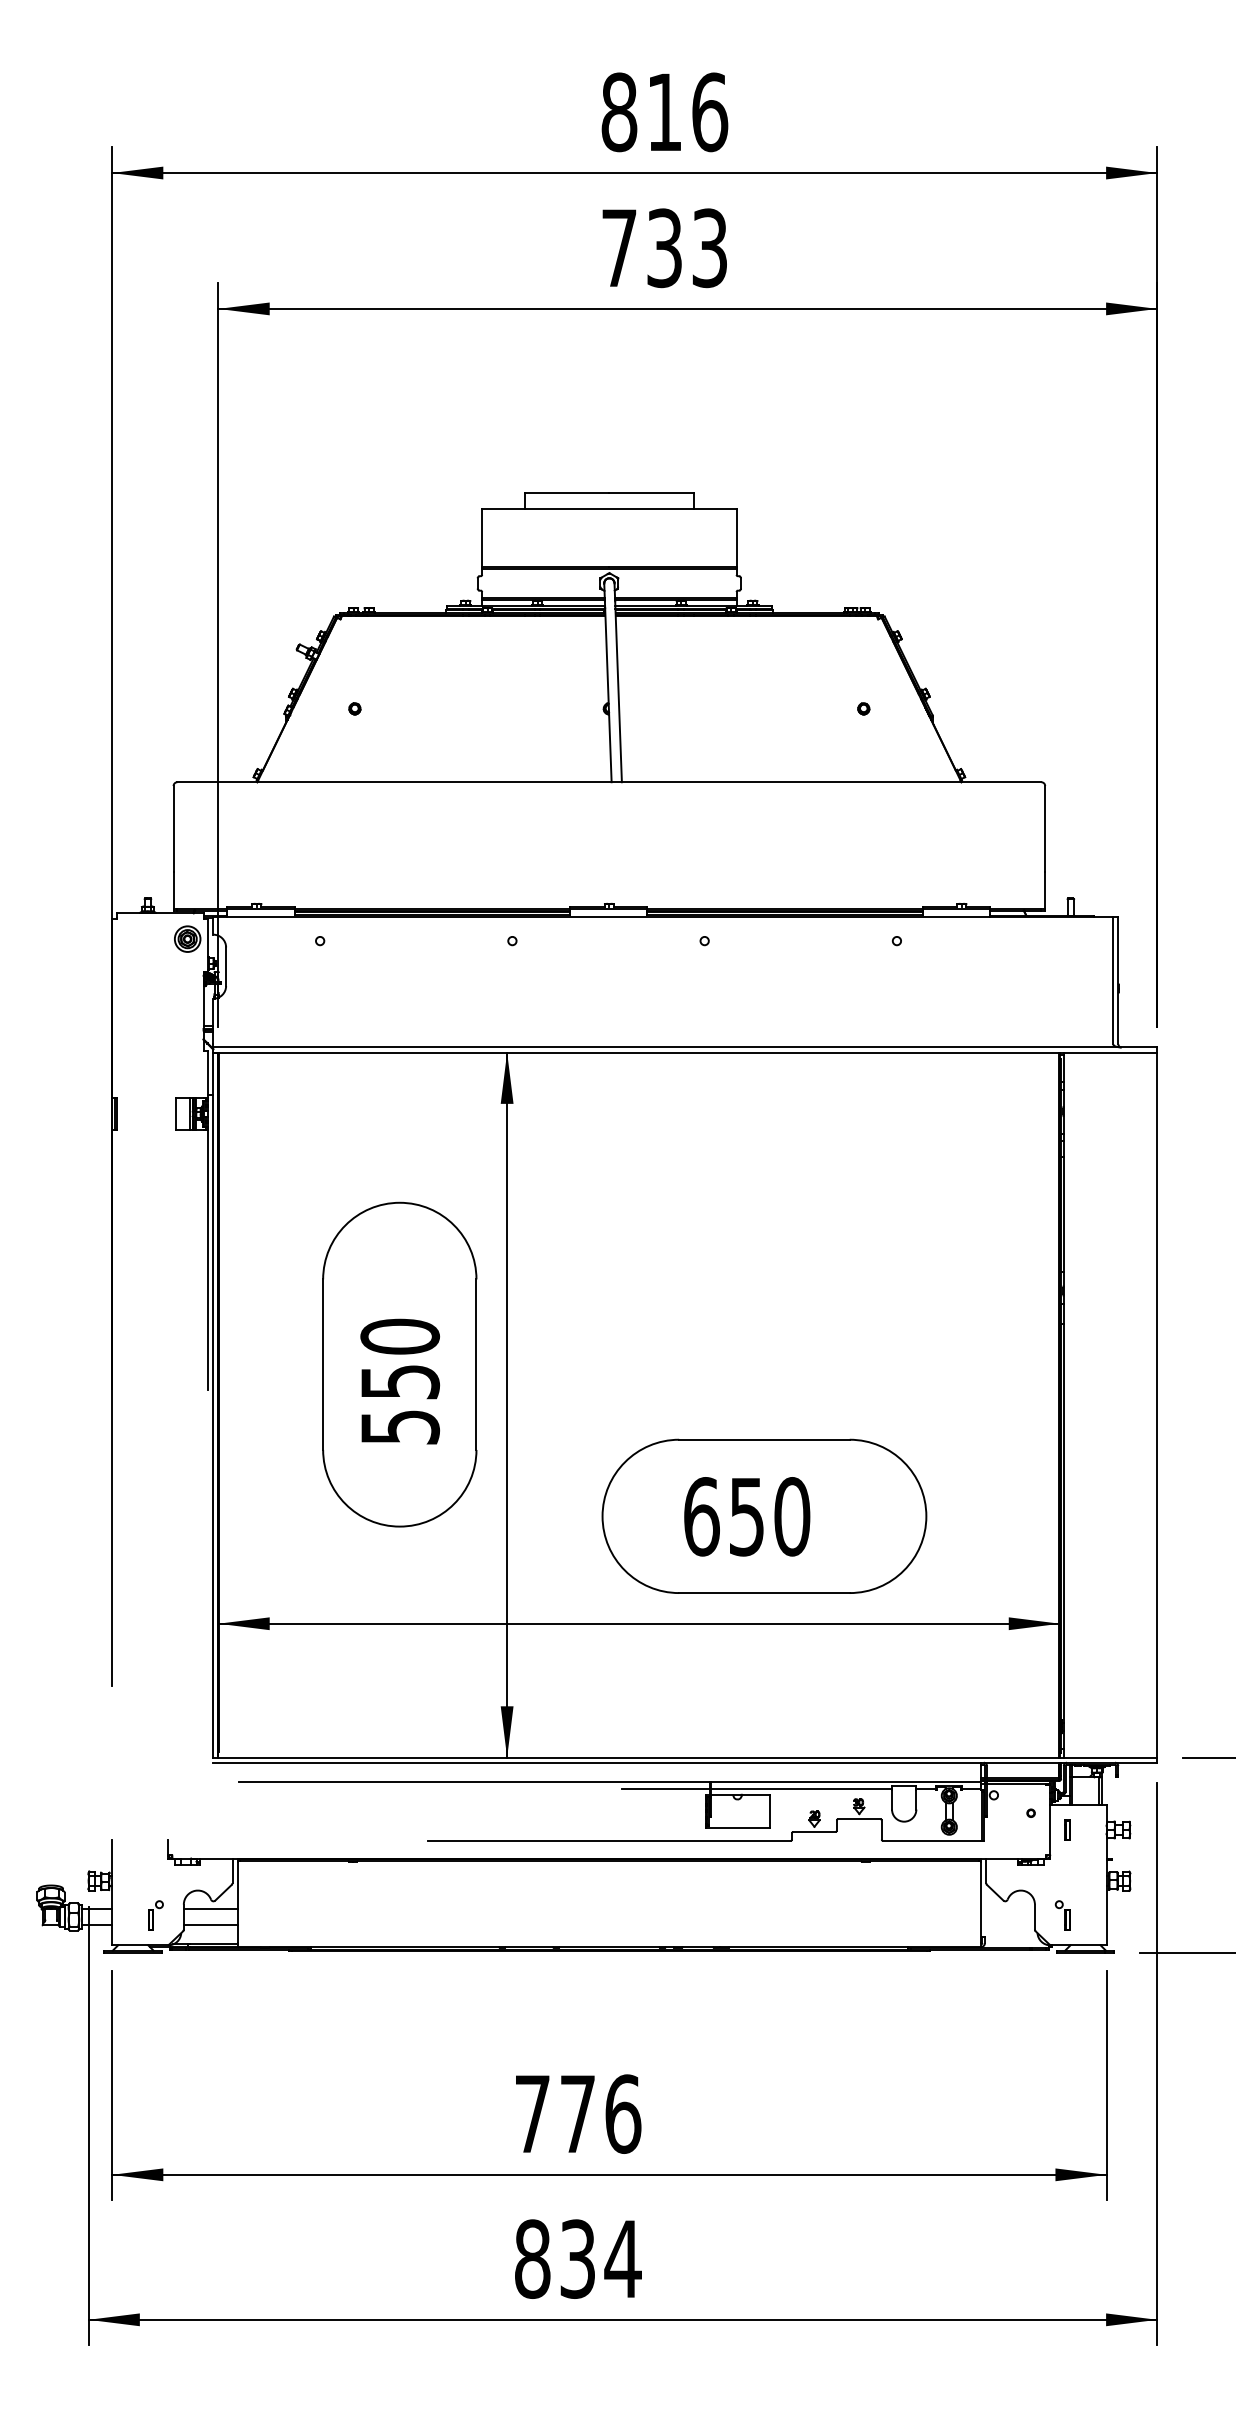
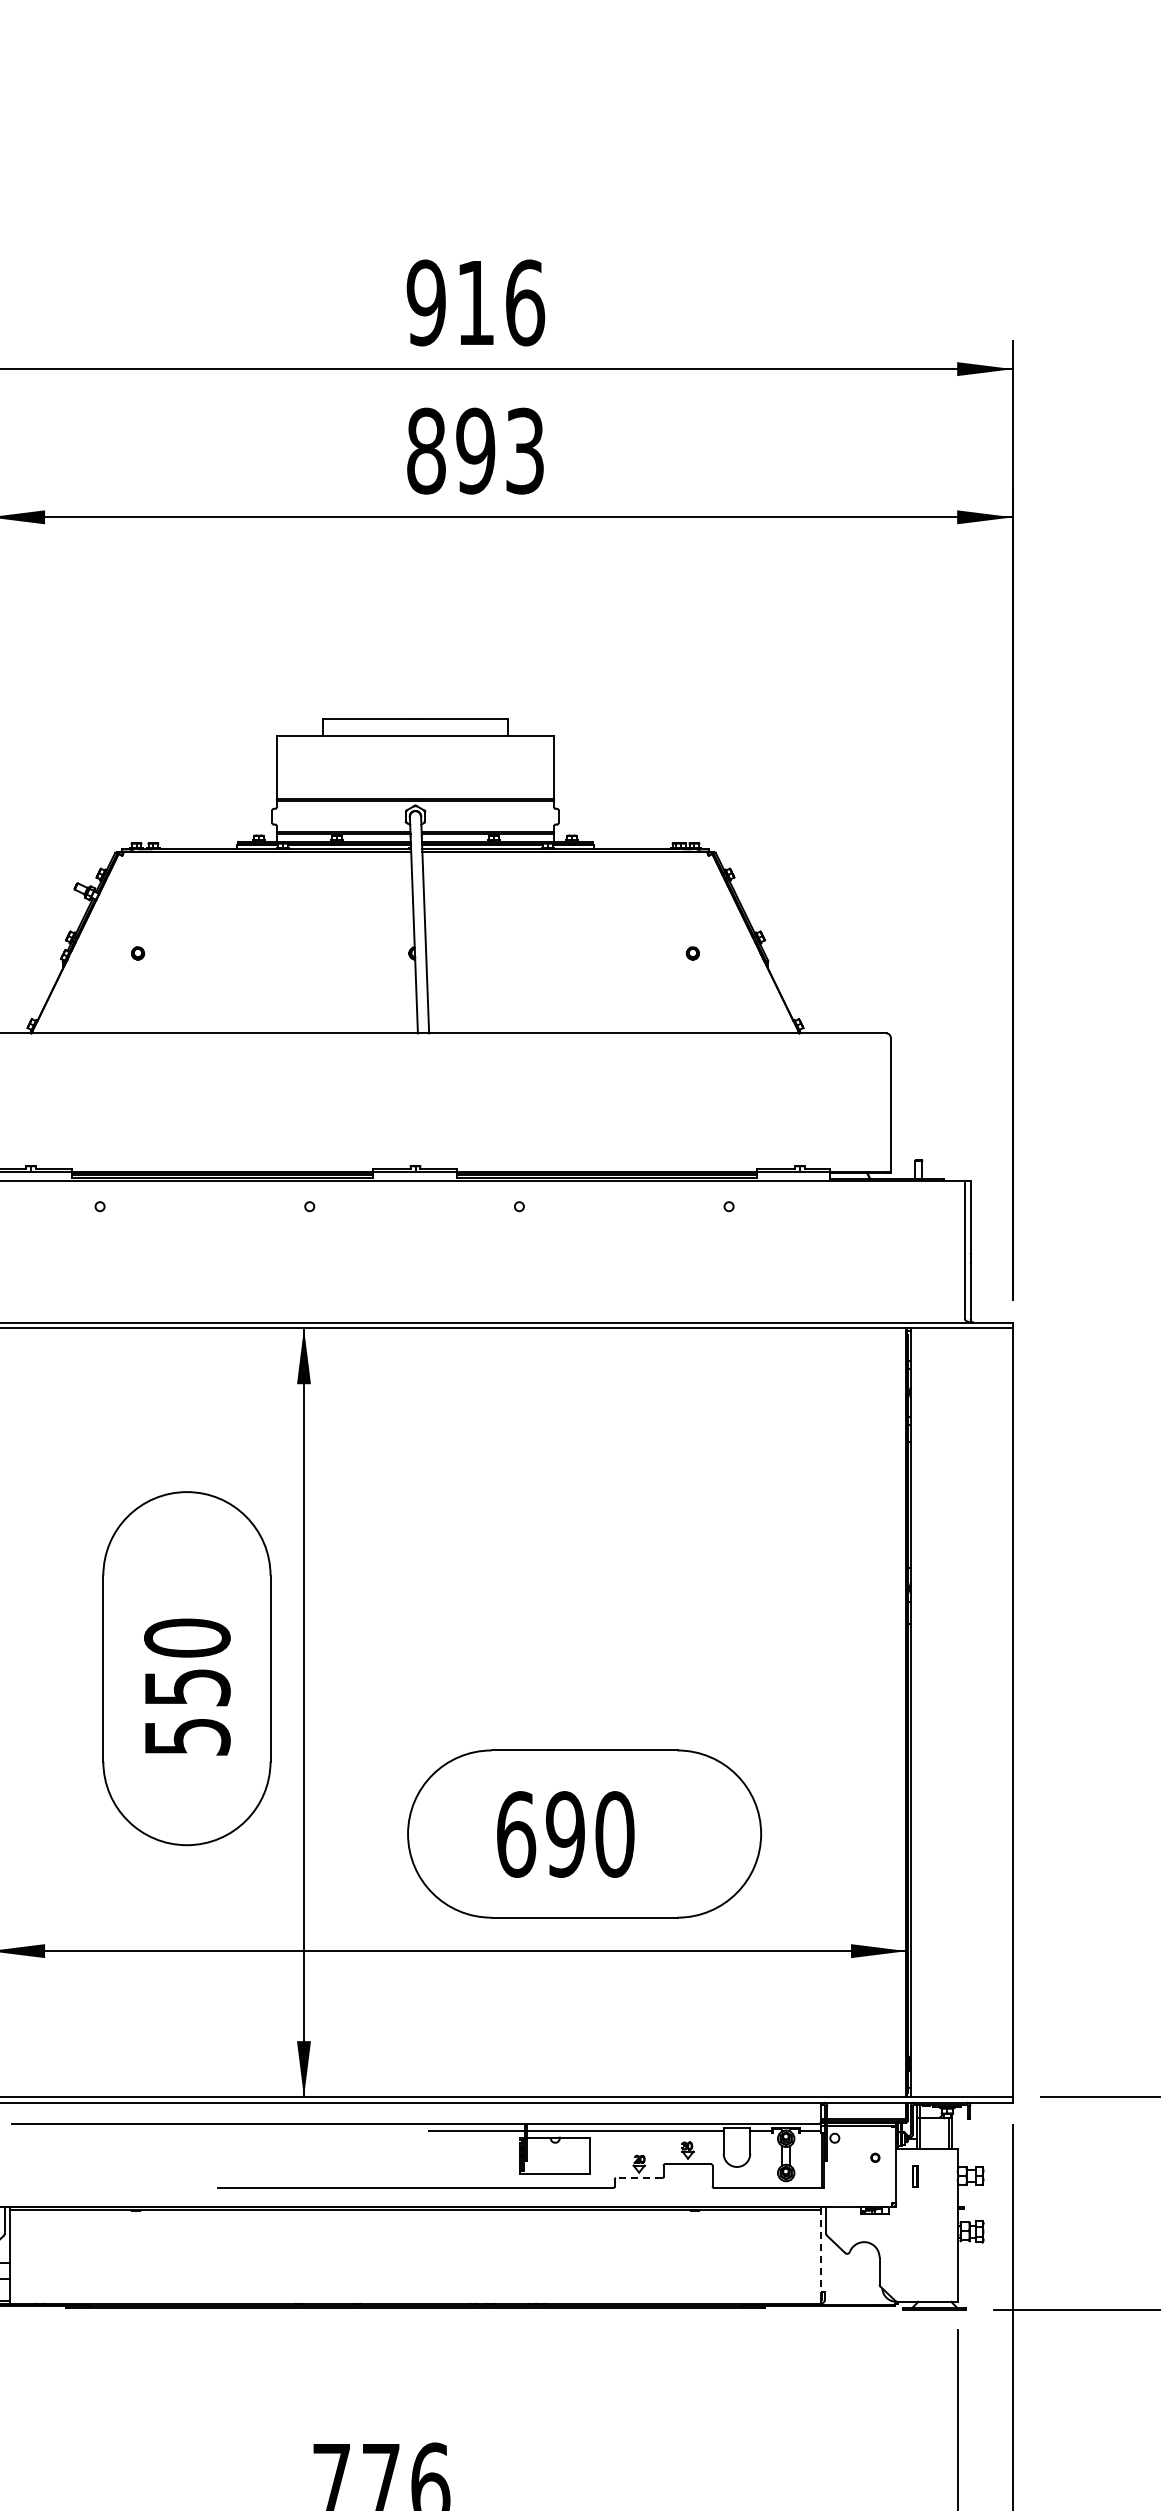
text: (619, 112) -> (426, 303), 816 -> 916
text: (641, 248) -> (450, 451), 733 -> 893
text: (746, 1516) -> (565, 1834), 650 -> 690
line: (813, 1831) -> (638, 2177), solid -> dashed
line: (981, 1902) -> (821, 2255), solid -> dashed
part: (1062, 1915) -> (909, 2269), removed

